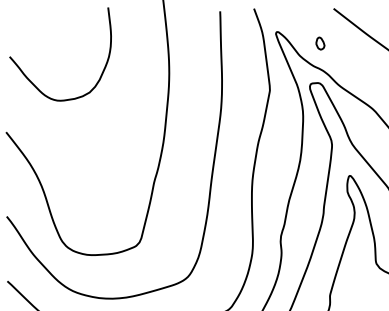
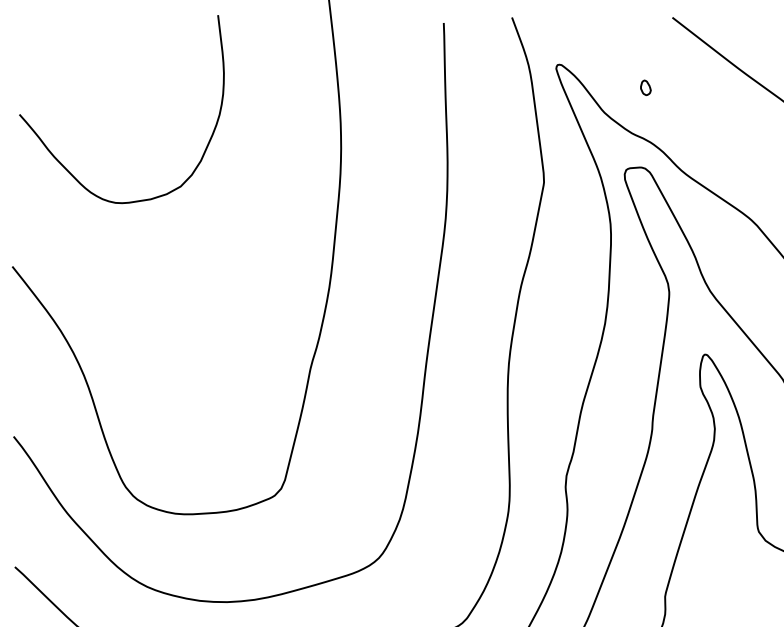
part: (320, 43) -> (645, 87), size x0.6

